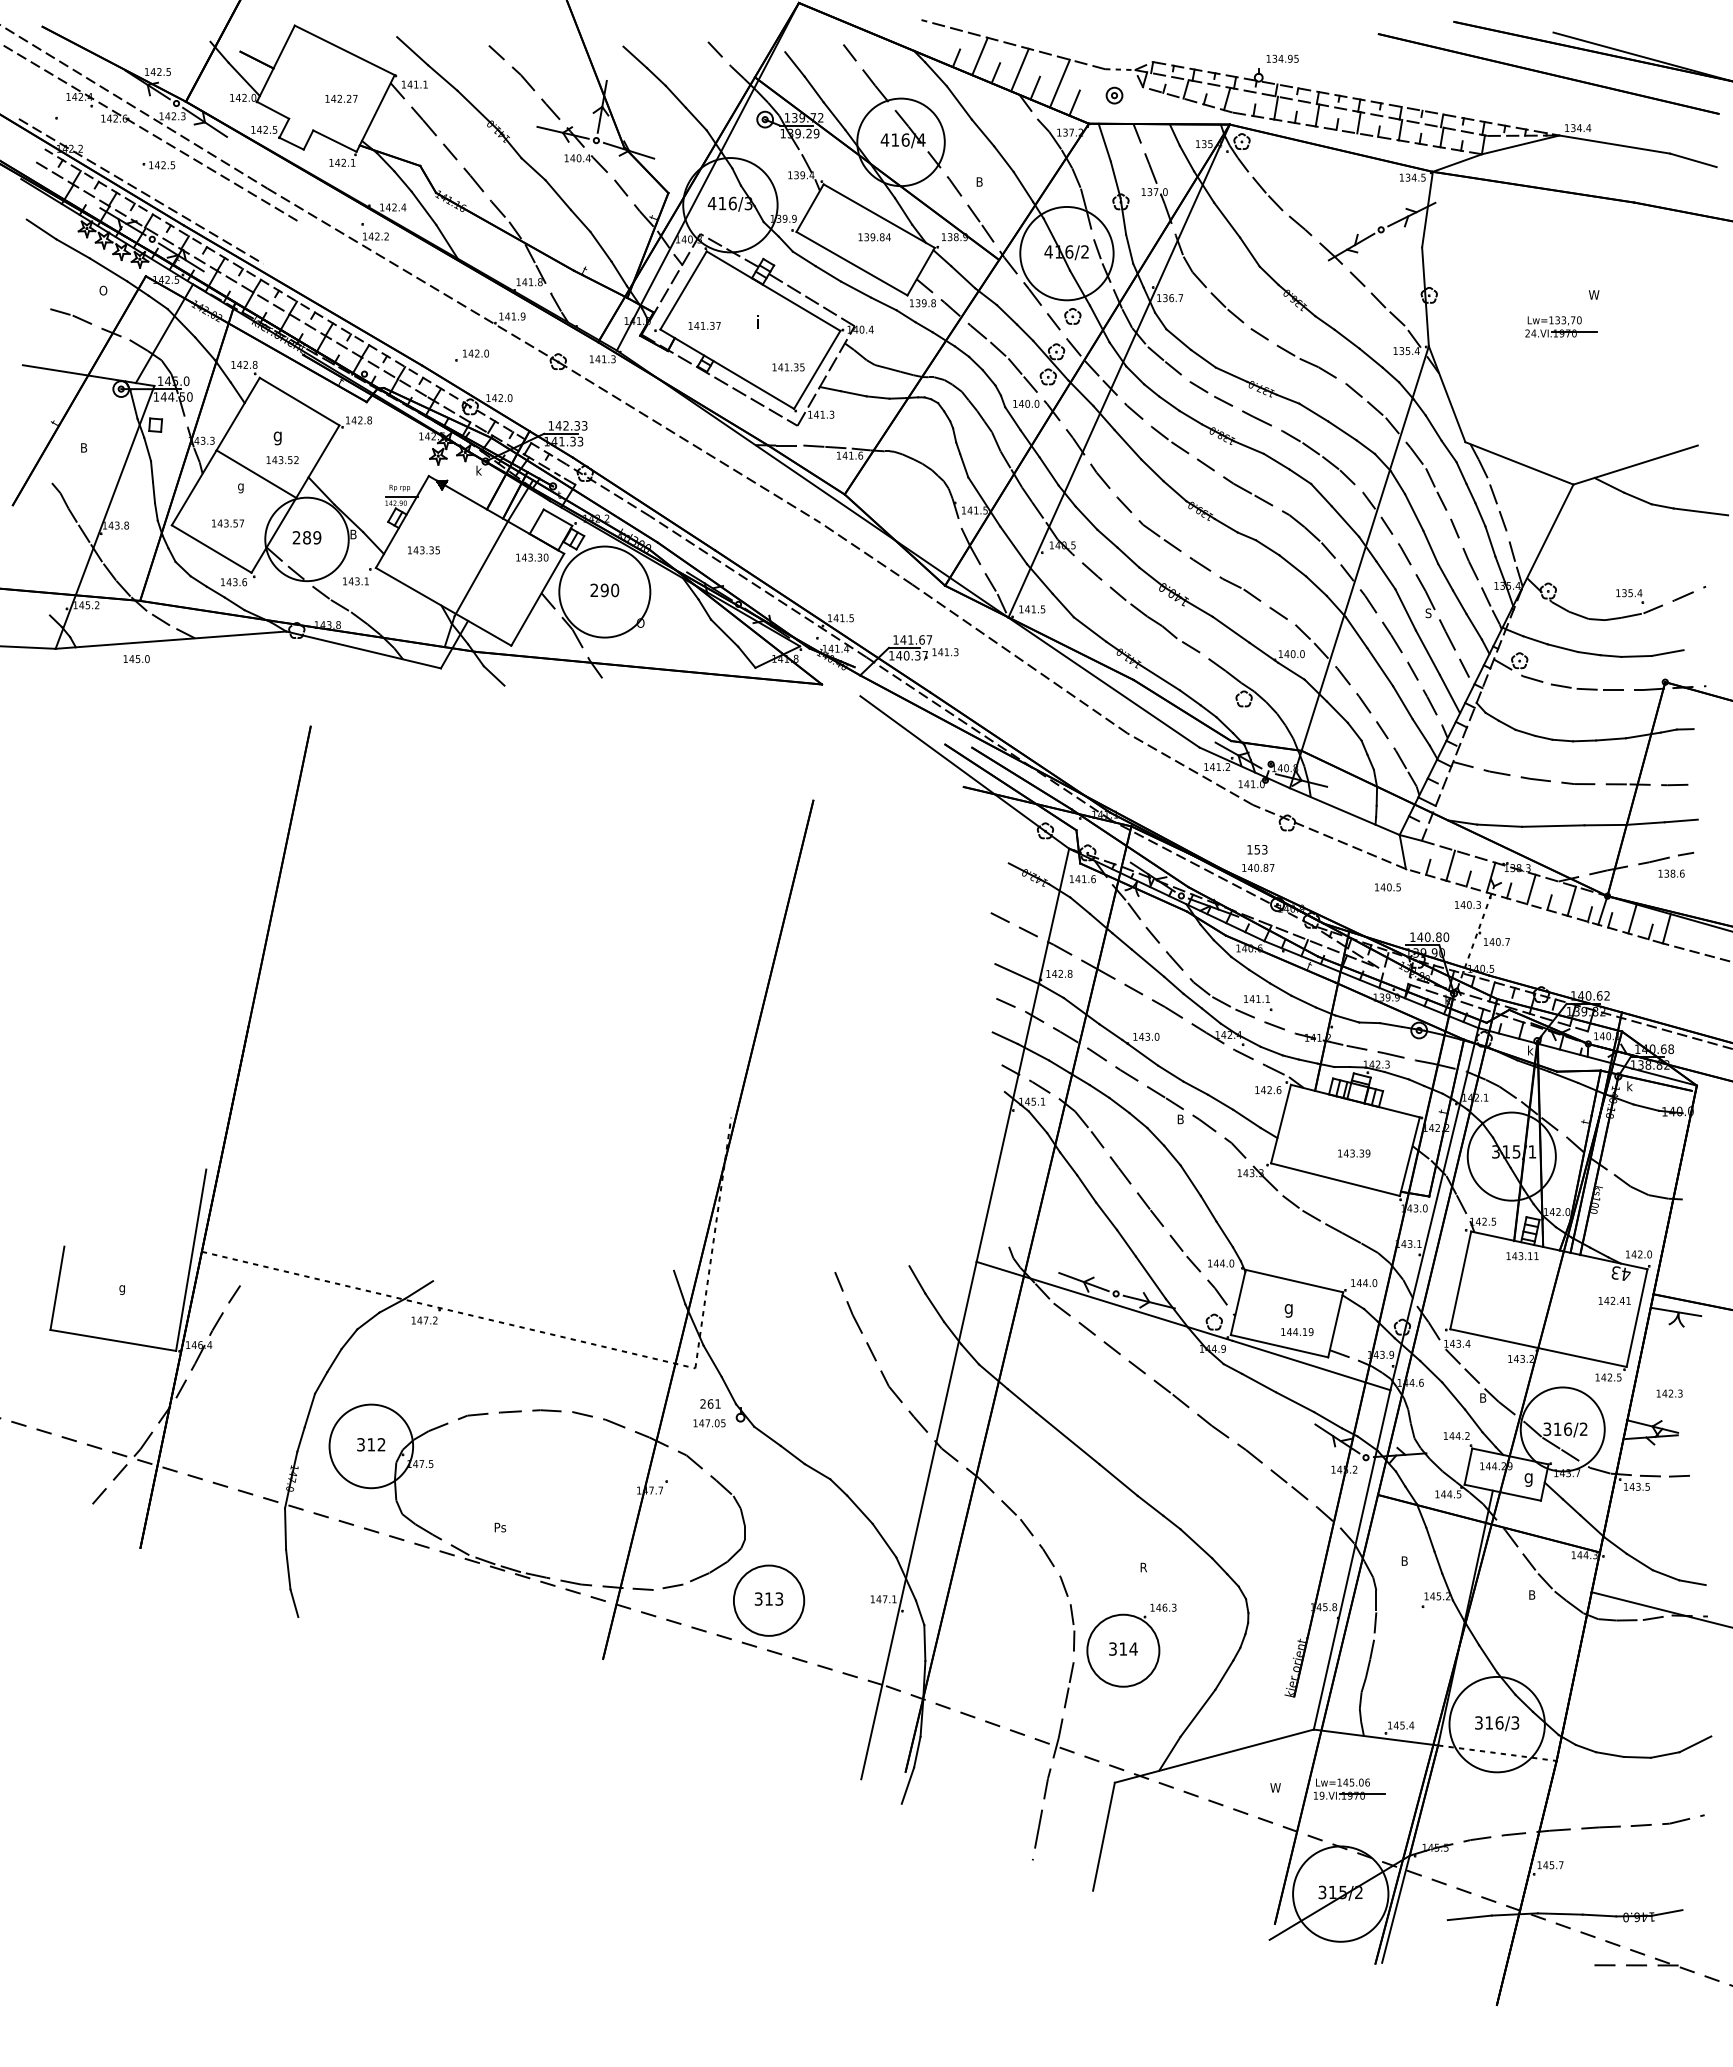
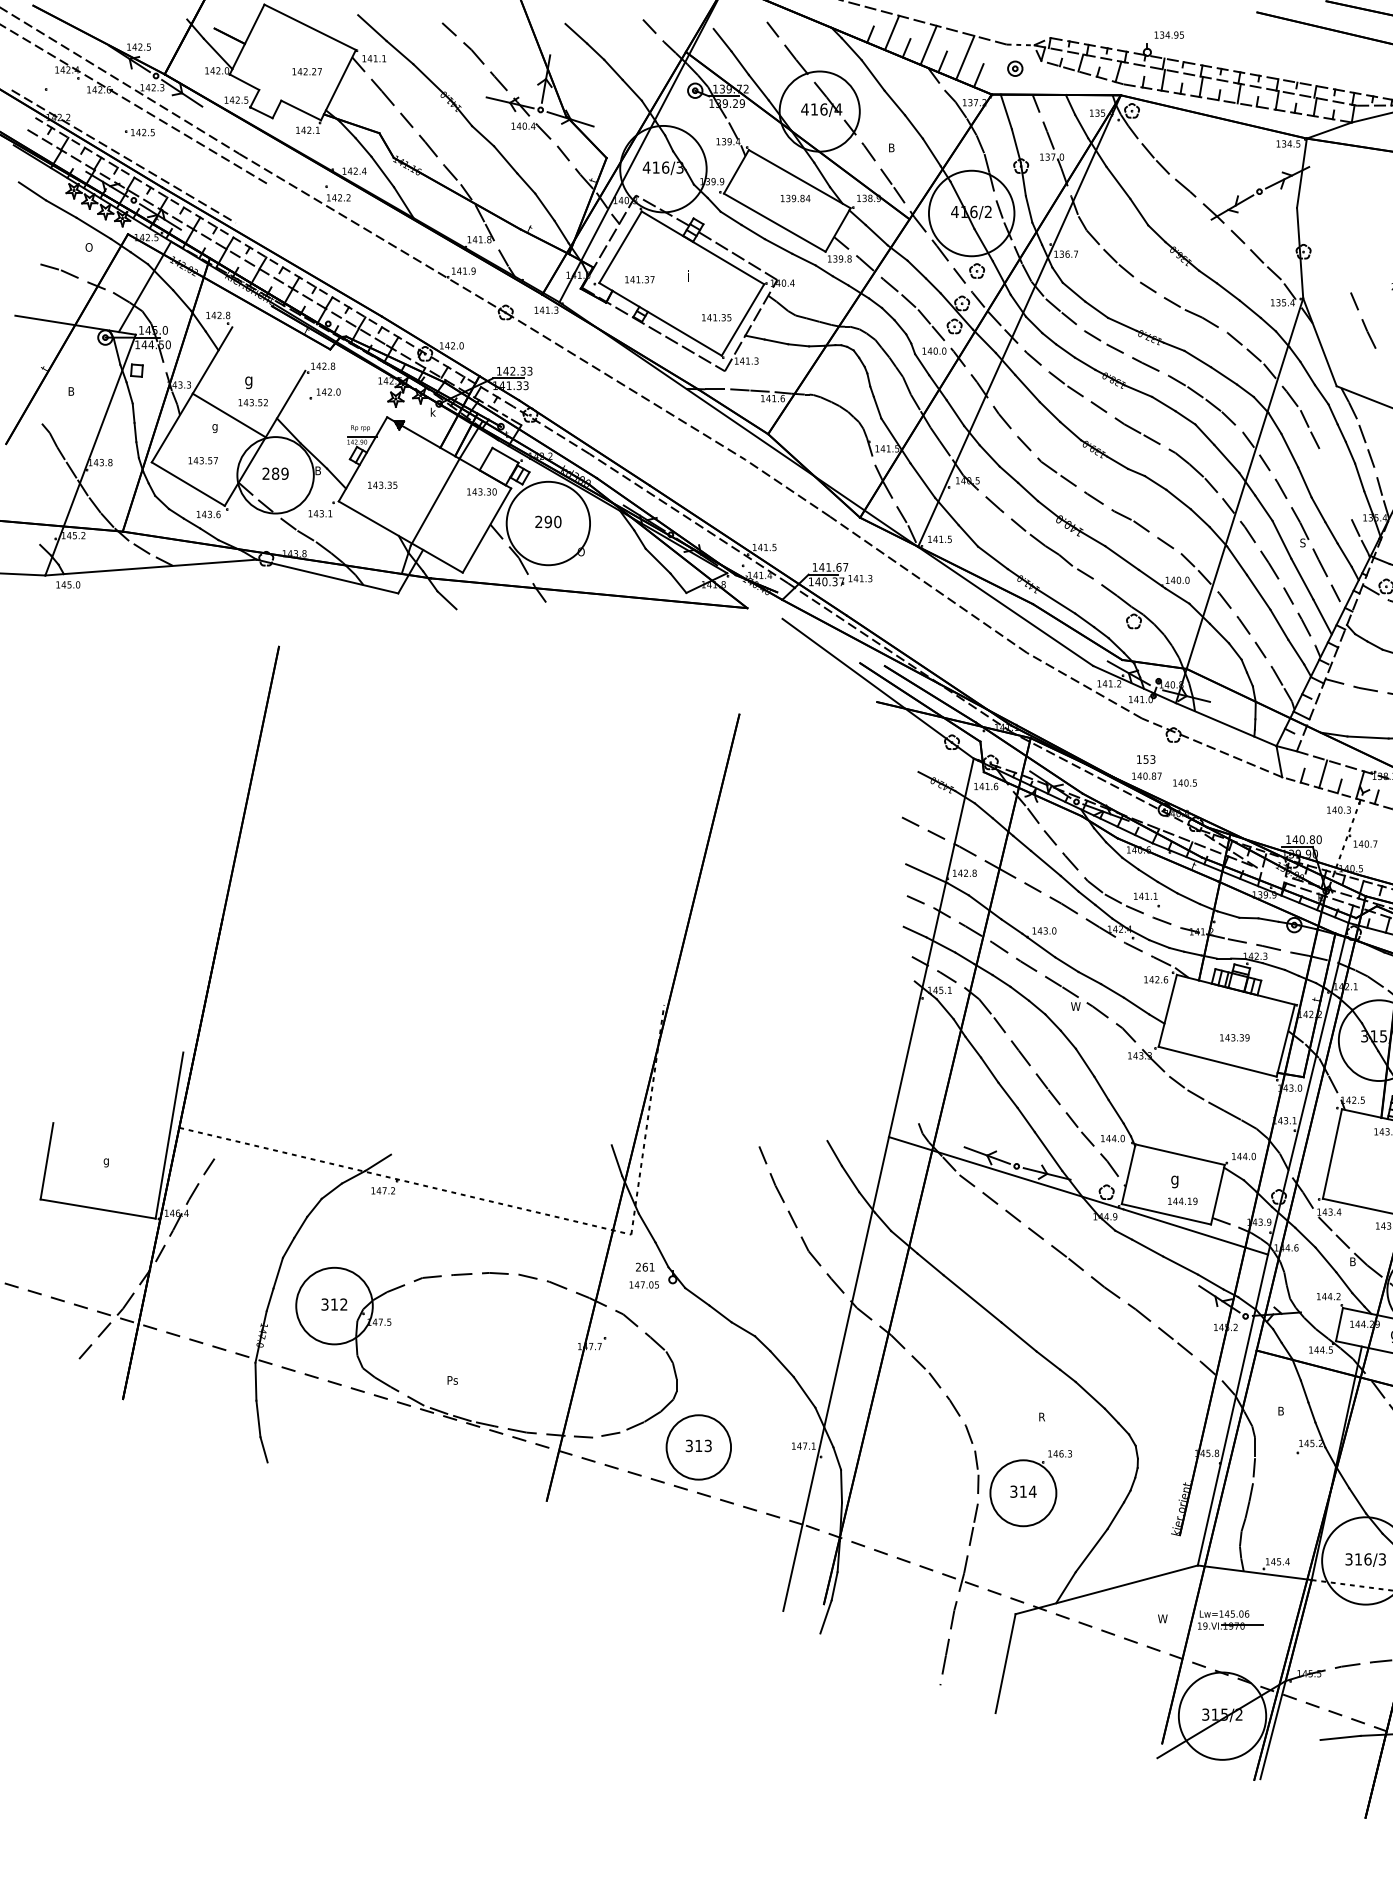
part: (471, 355) -> (324, 393), moved
line: (299, 401) -> (268, 348), removed
part: (1464, 549) -> (1363, 320), moved
text: (136, 659) -> (68, 585), moved
text: (1387, 887) -> (1184, 783), moved
text: (1180, 1119) -> (1075, 1006), B -> W

